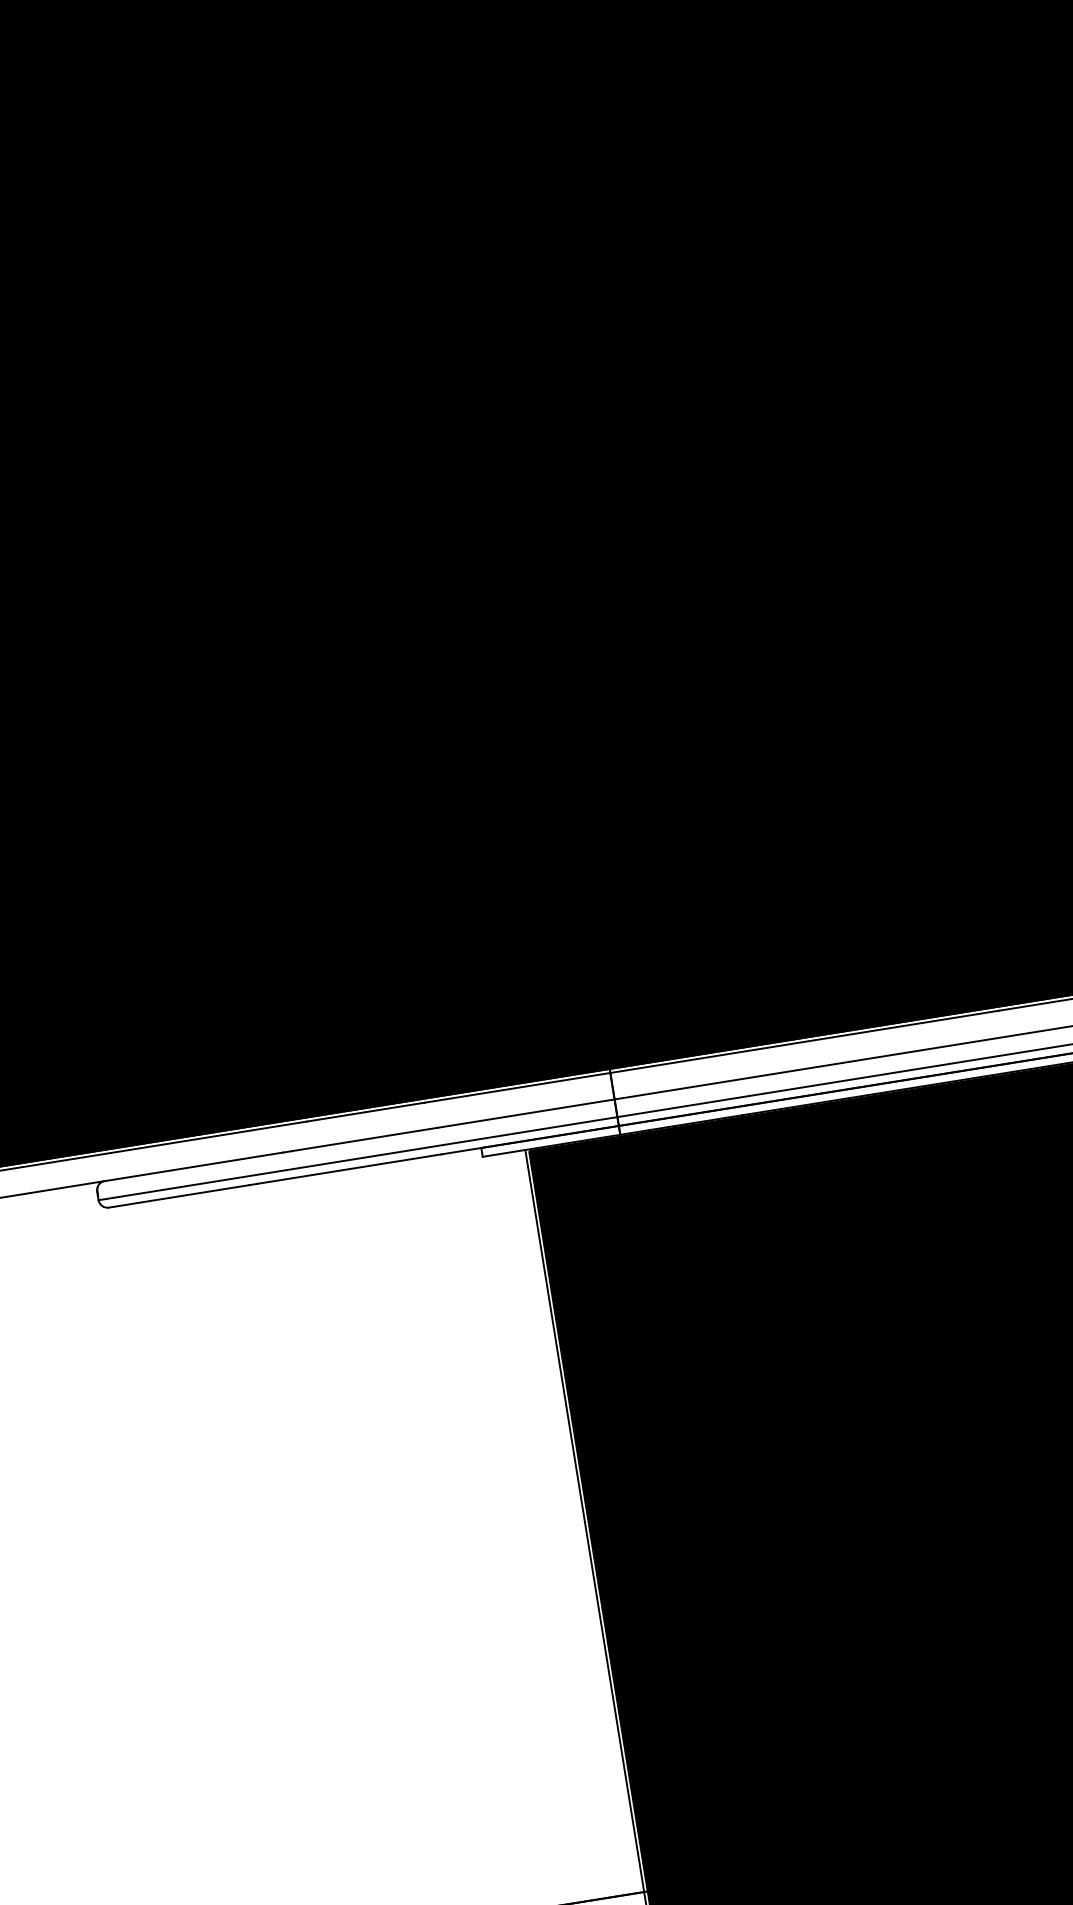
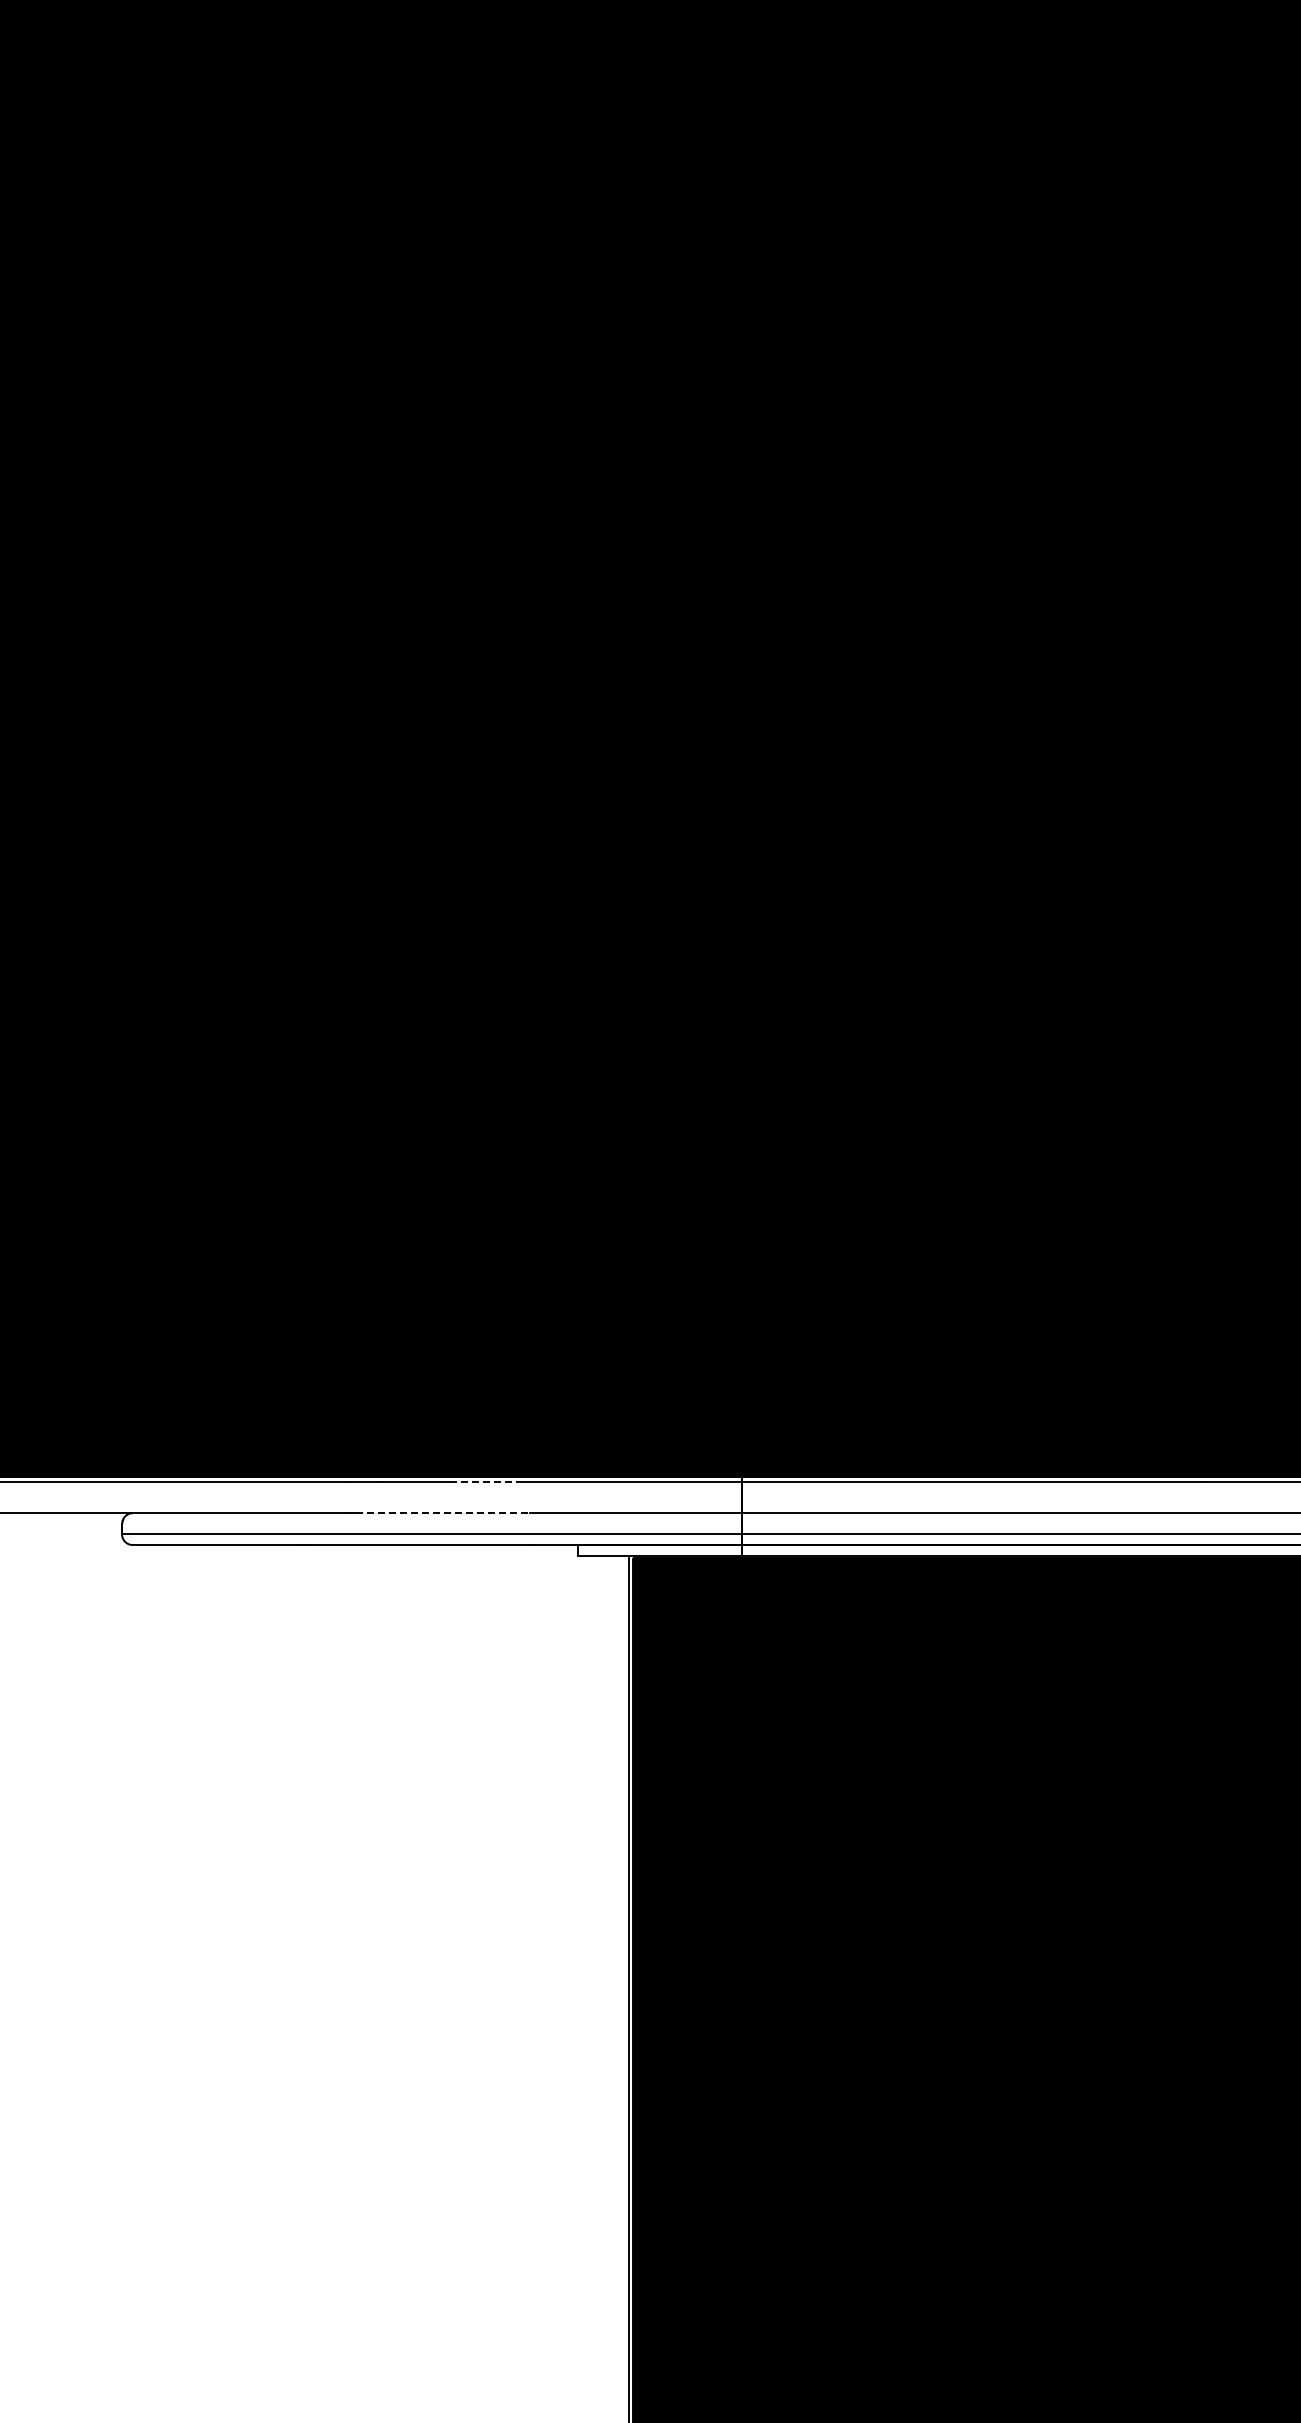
line: (395, 1107) -> (485, 1481), solid -> dashed
line: (364, 1139) -> (443, 1513), solid -> dashed

